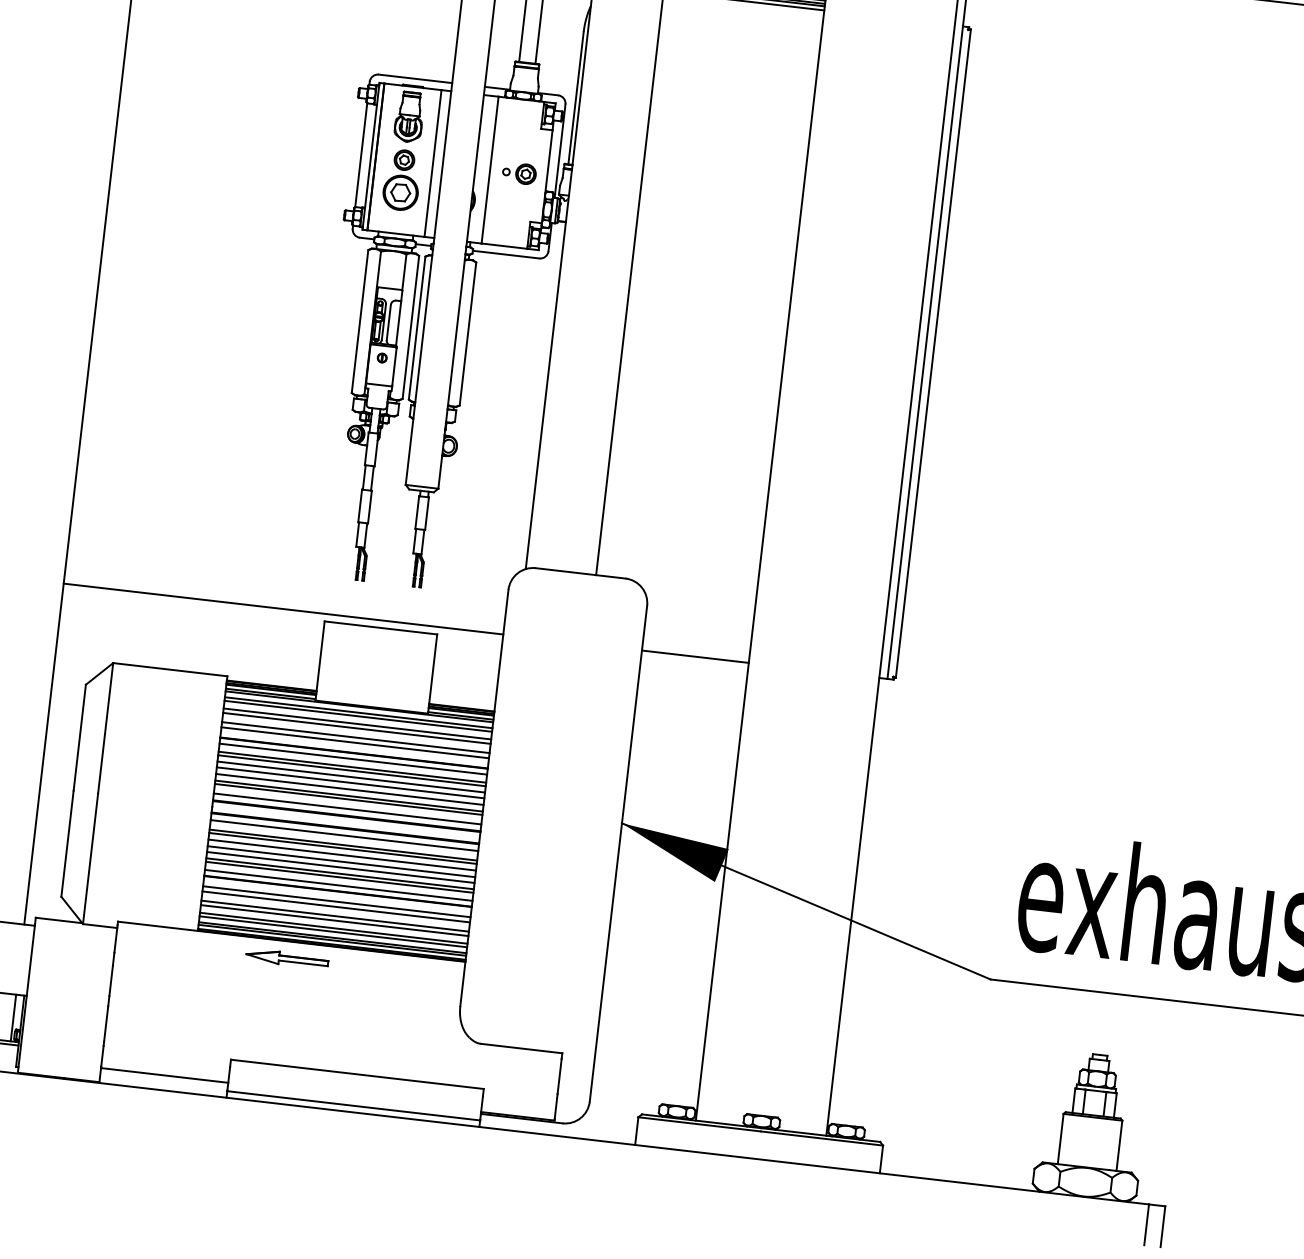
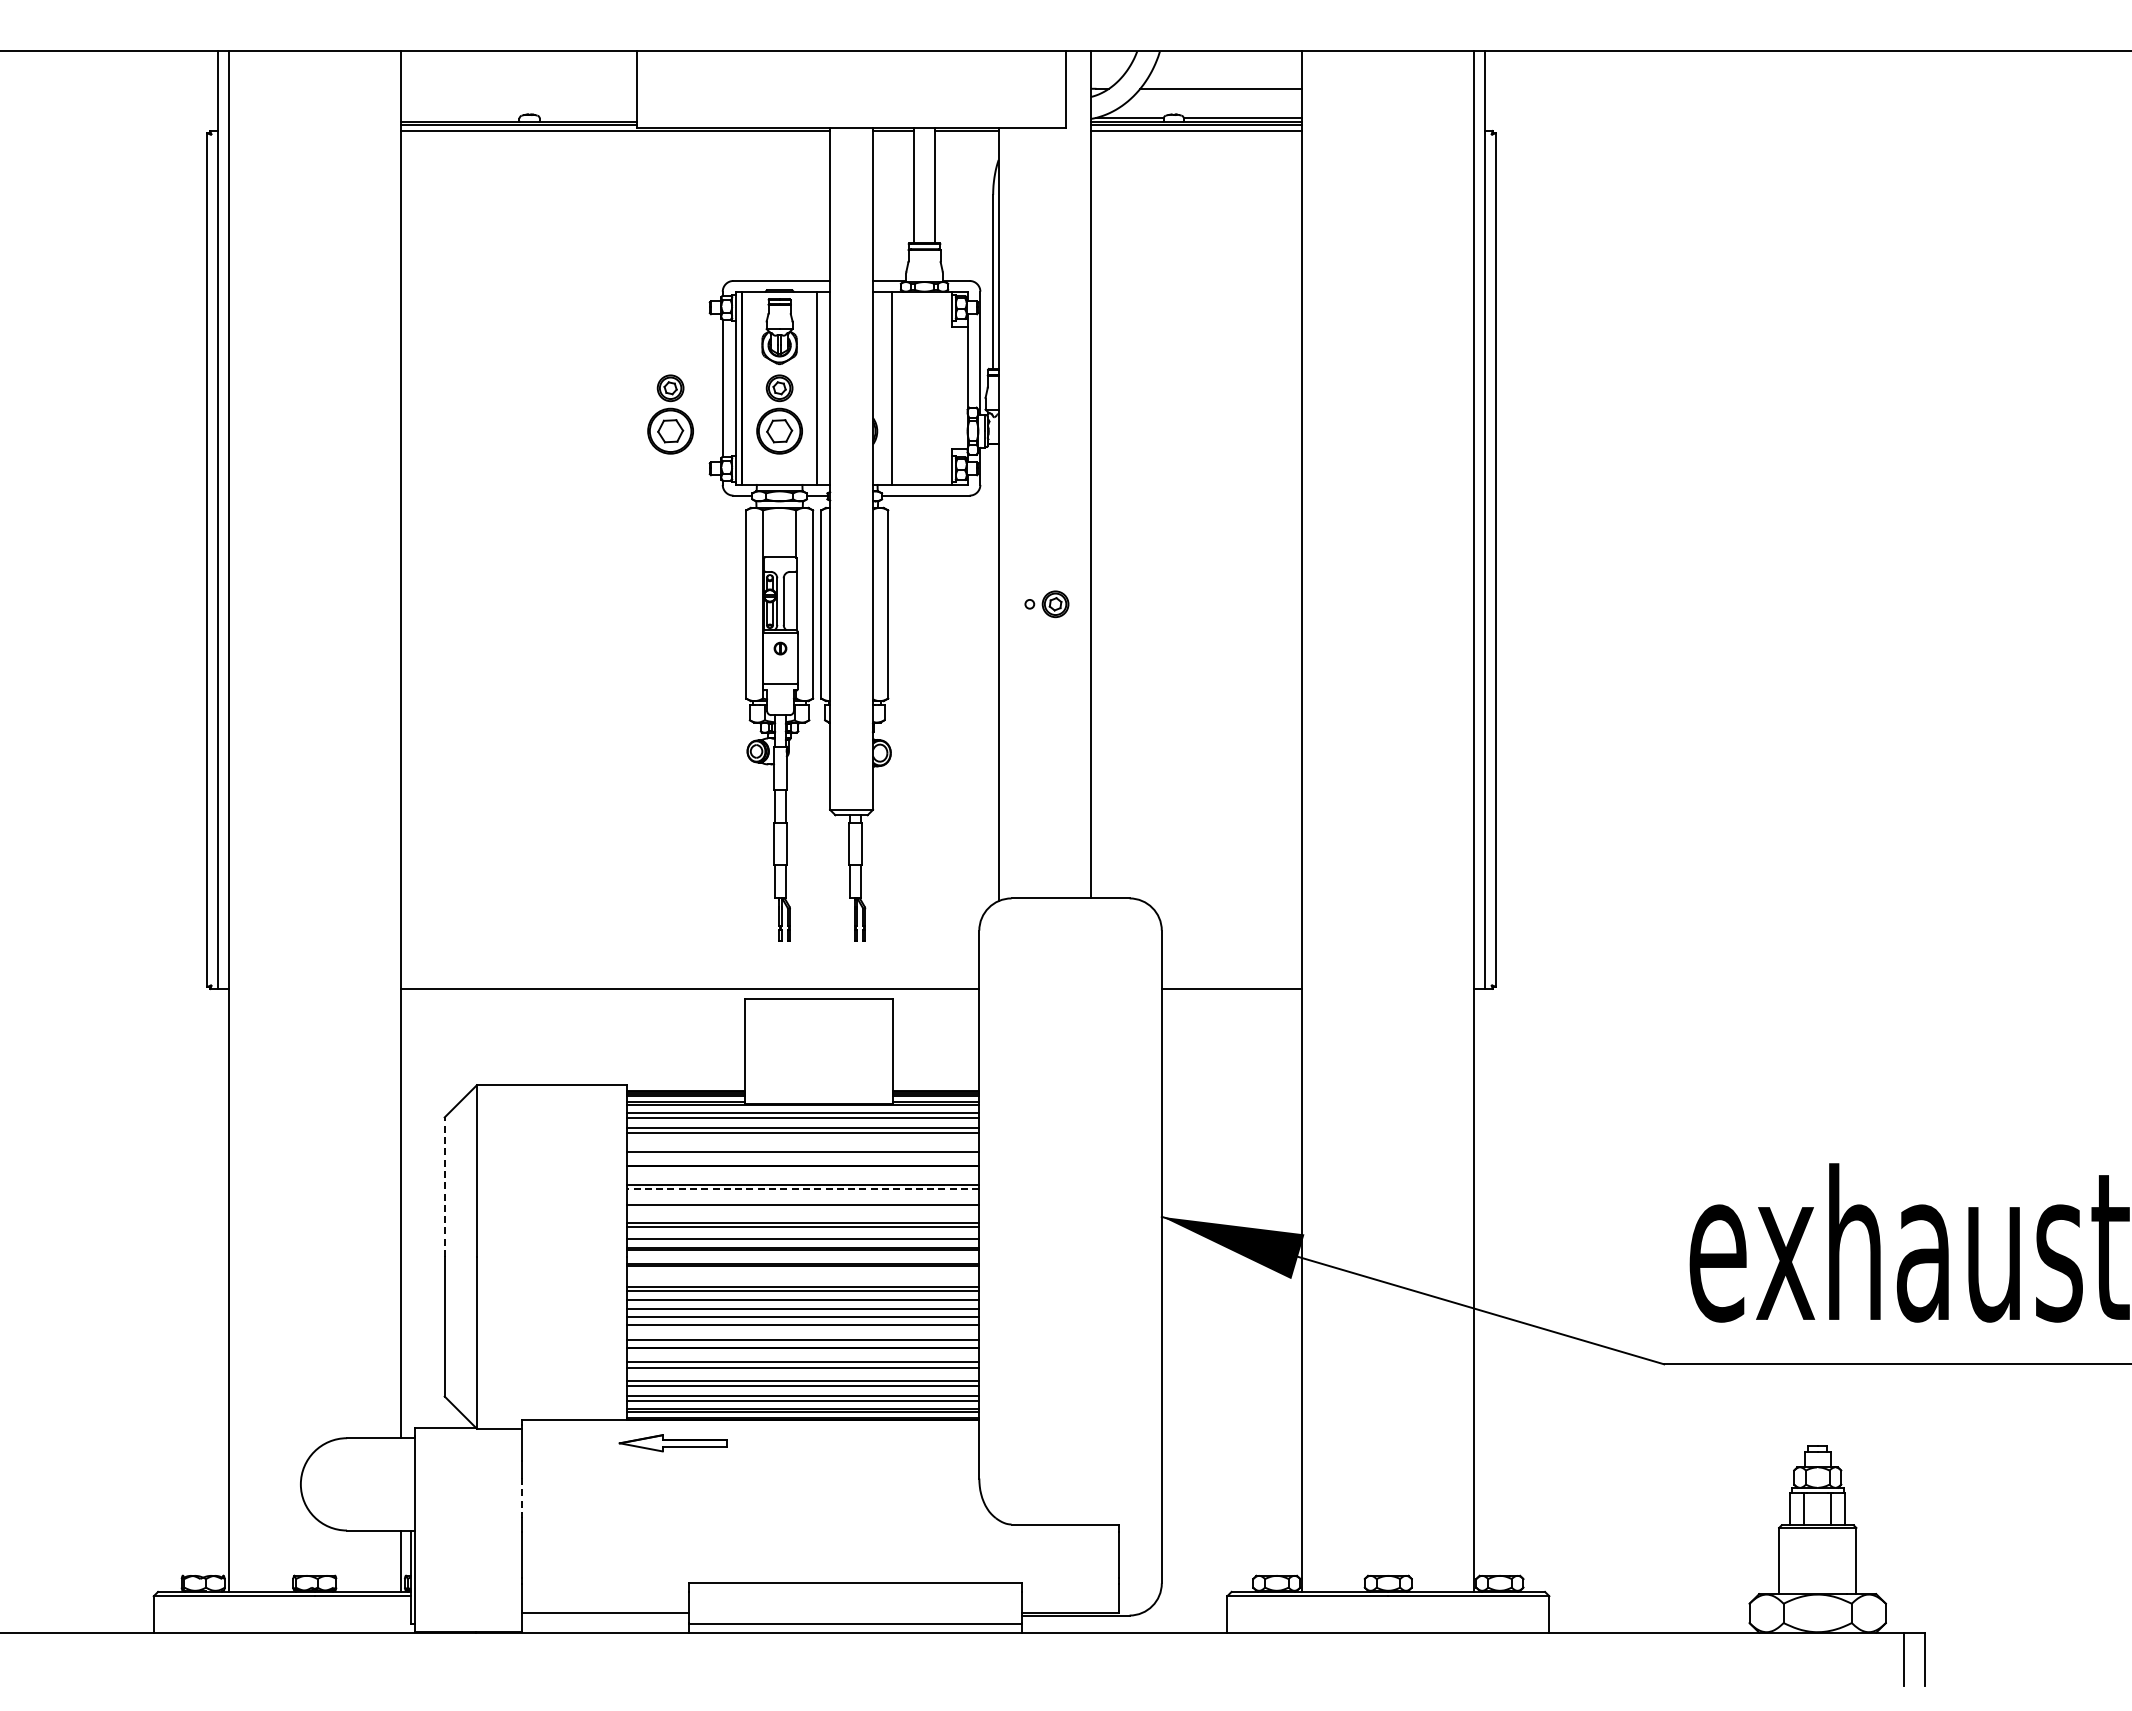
part: (319, 170) -> (670, 414), added
part: (519, 173) -> (1046, 604), moved
line: (79, 737) -> (444, 1187), solid -> dashed
line: (356, 737) -> (803, 1145), removed
line: (353, 758) -> (803, 1173), removed
line: (351, 770) -> (802, 1189), solid -> dashed
line: (351, 777) -> (803, 1197), removed
line: (350, 789) -> (803, 1213), removed
line: (344, 835) -> (803, 1274), removed
line: (339, 877) -> (803, 1329), removed
part: (286, 958) -> (672, 1443), moved
line: (111, 981) -> (522, 1498), solid -> dashed

